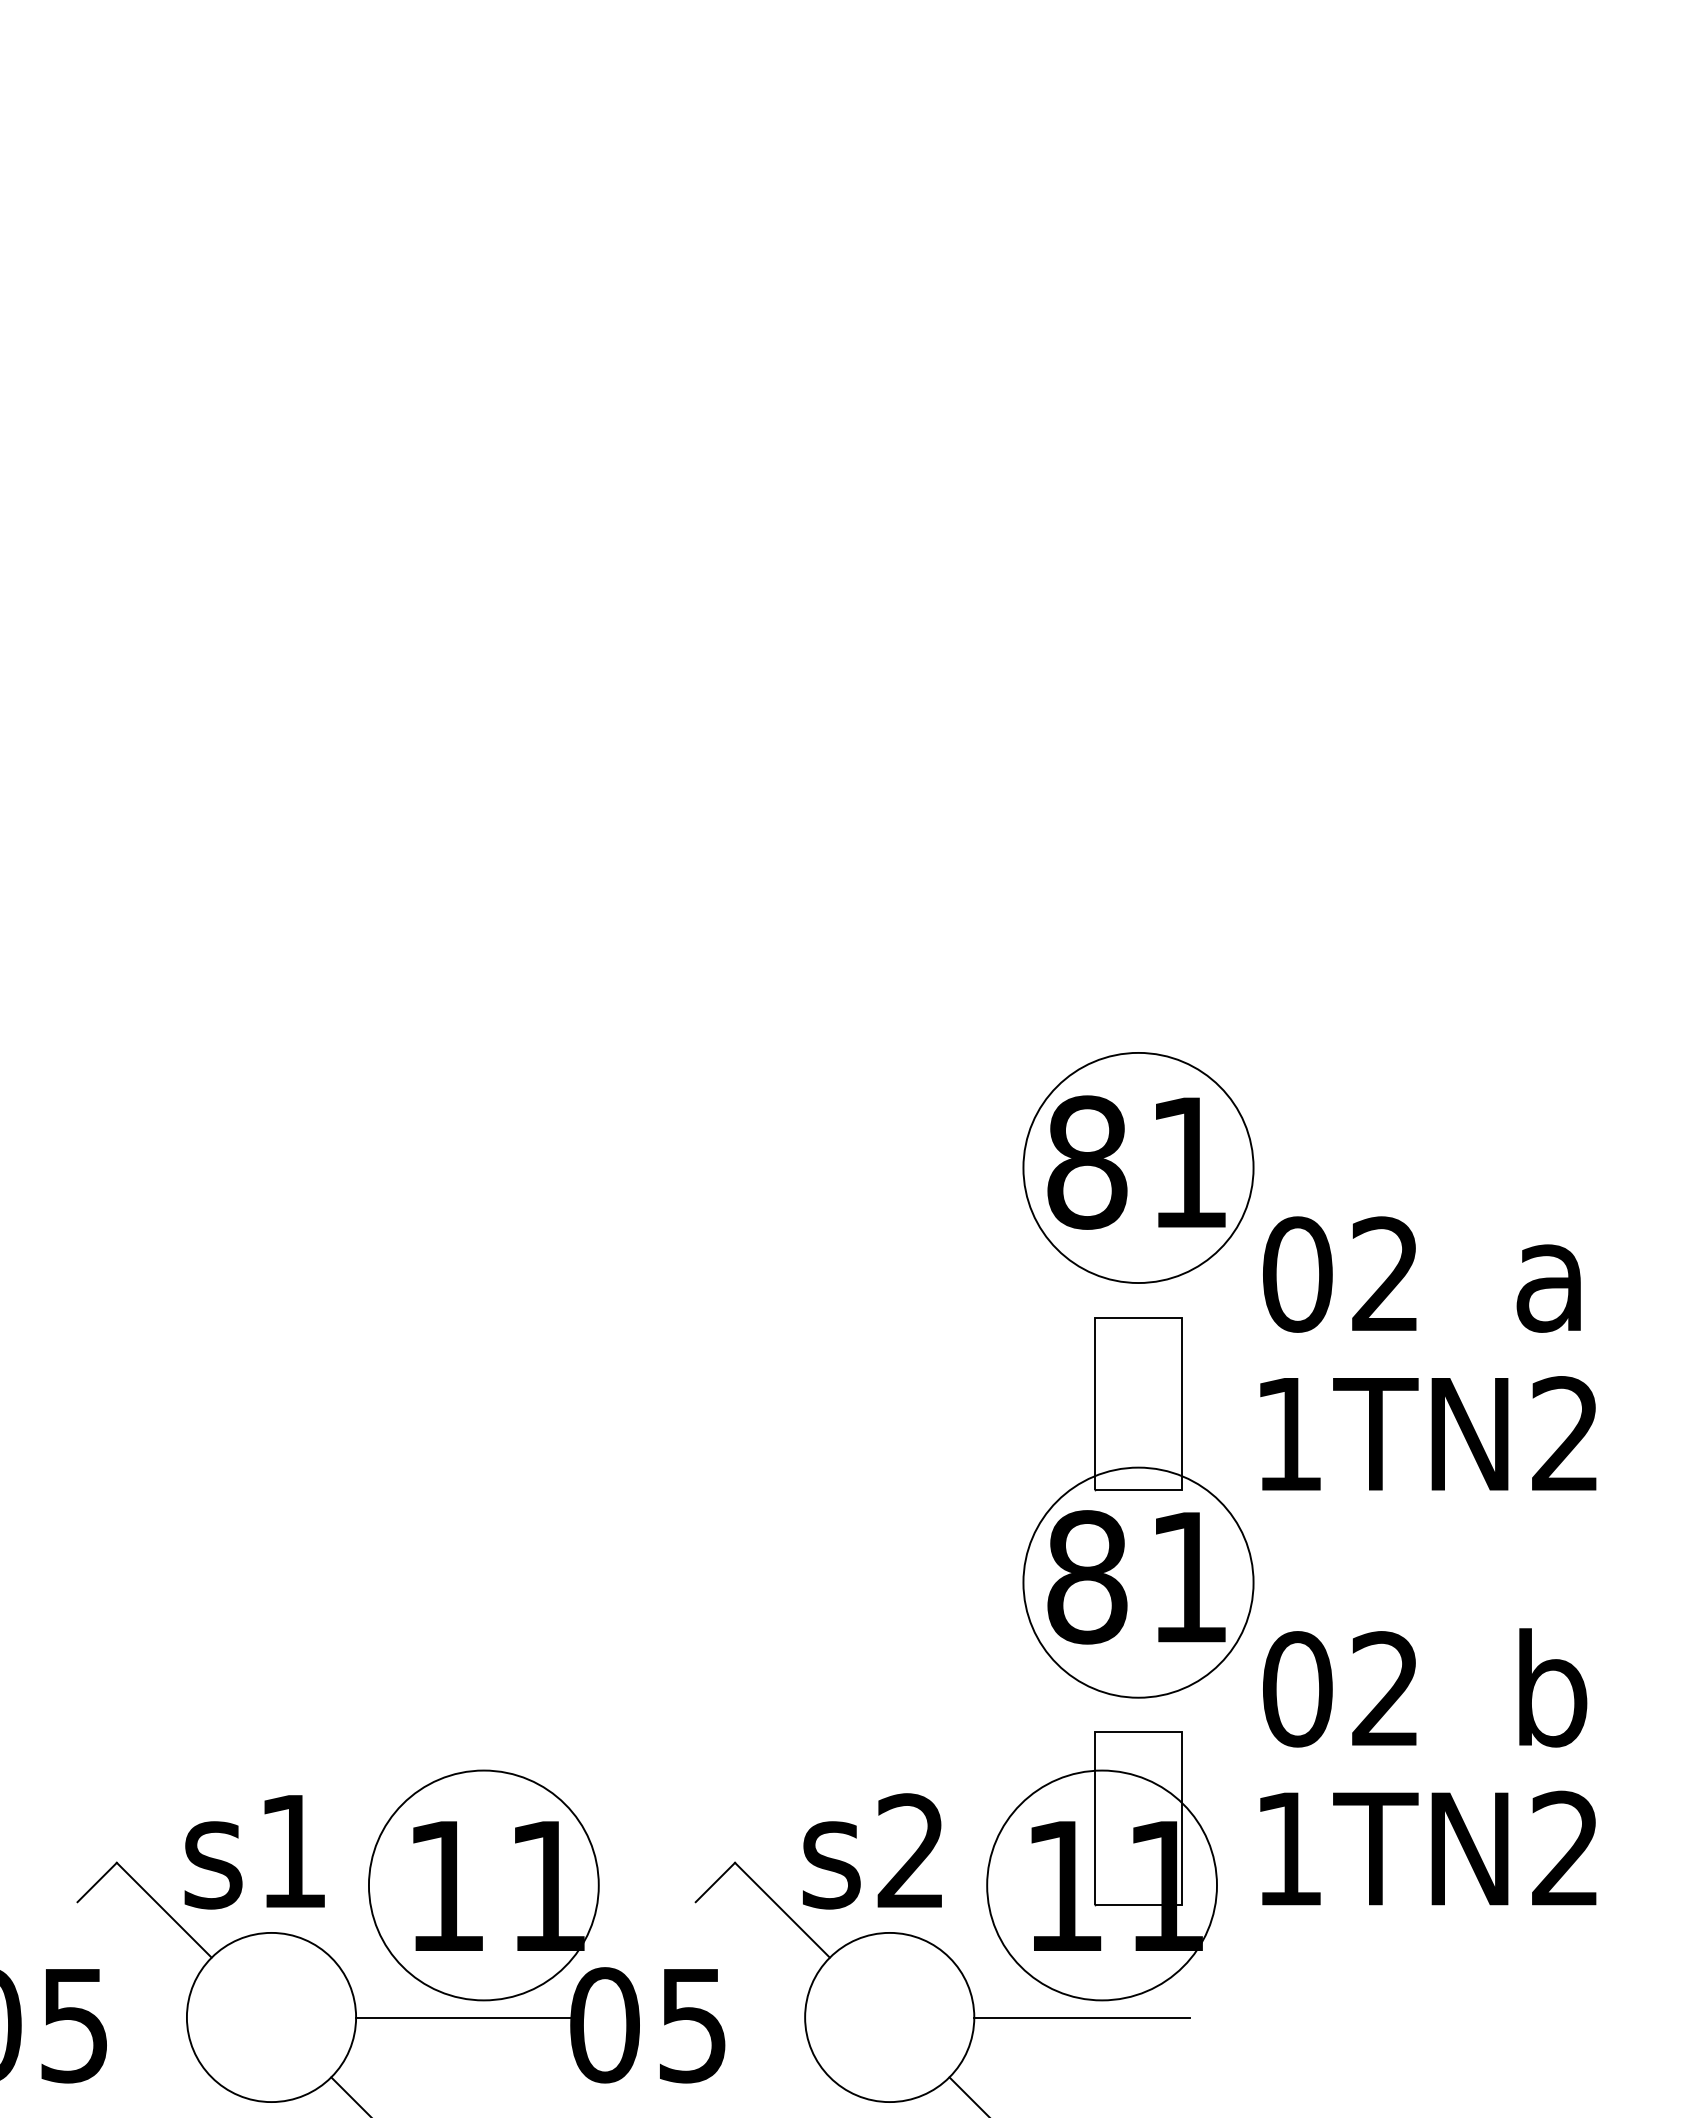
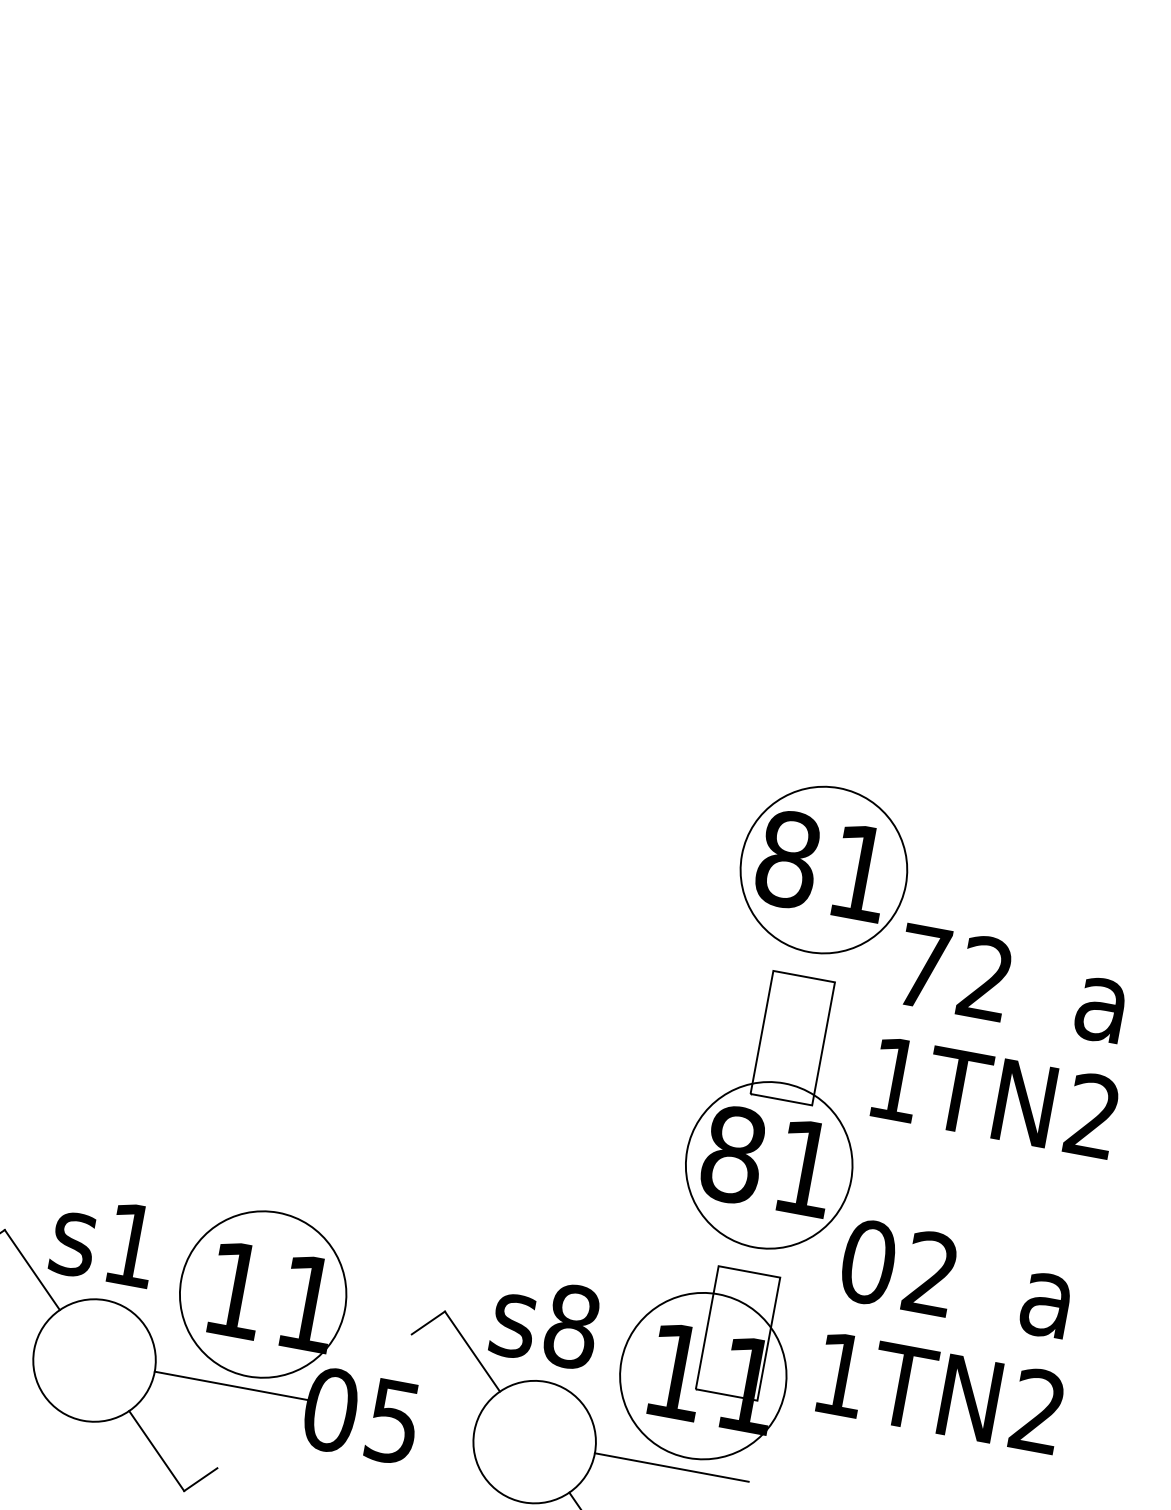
text: (1297, 1274) -> (923, 966), 02 -> 72
text: (1551, 1687) -> (1049, 1294), b -> a
text: (911, 1851) -> (572, 1326), s2 -> s8

